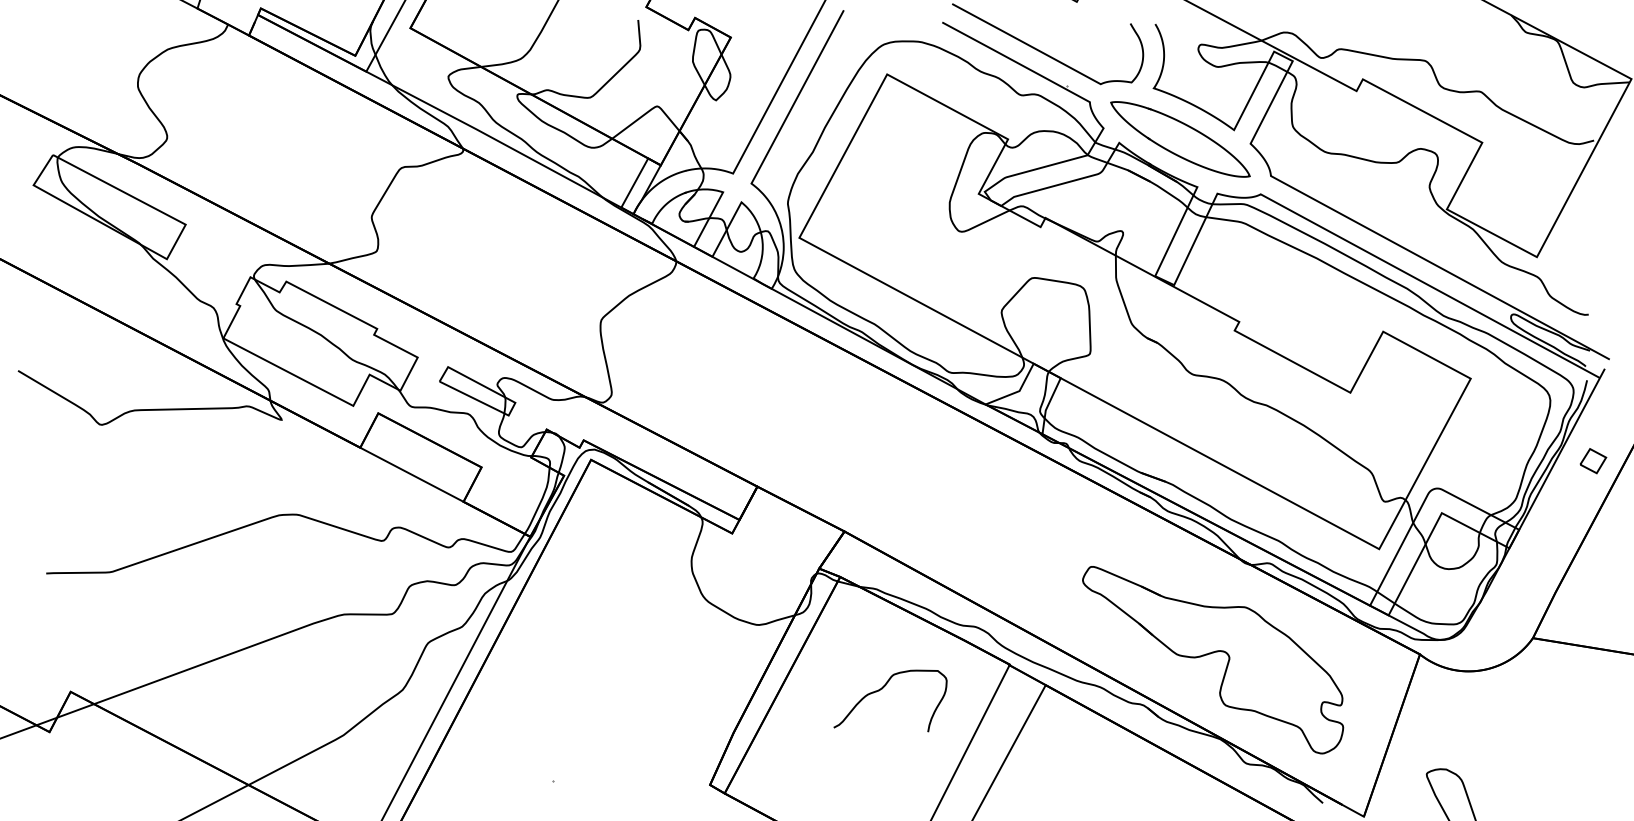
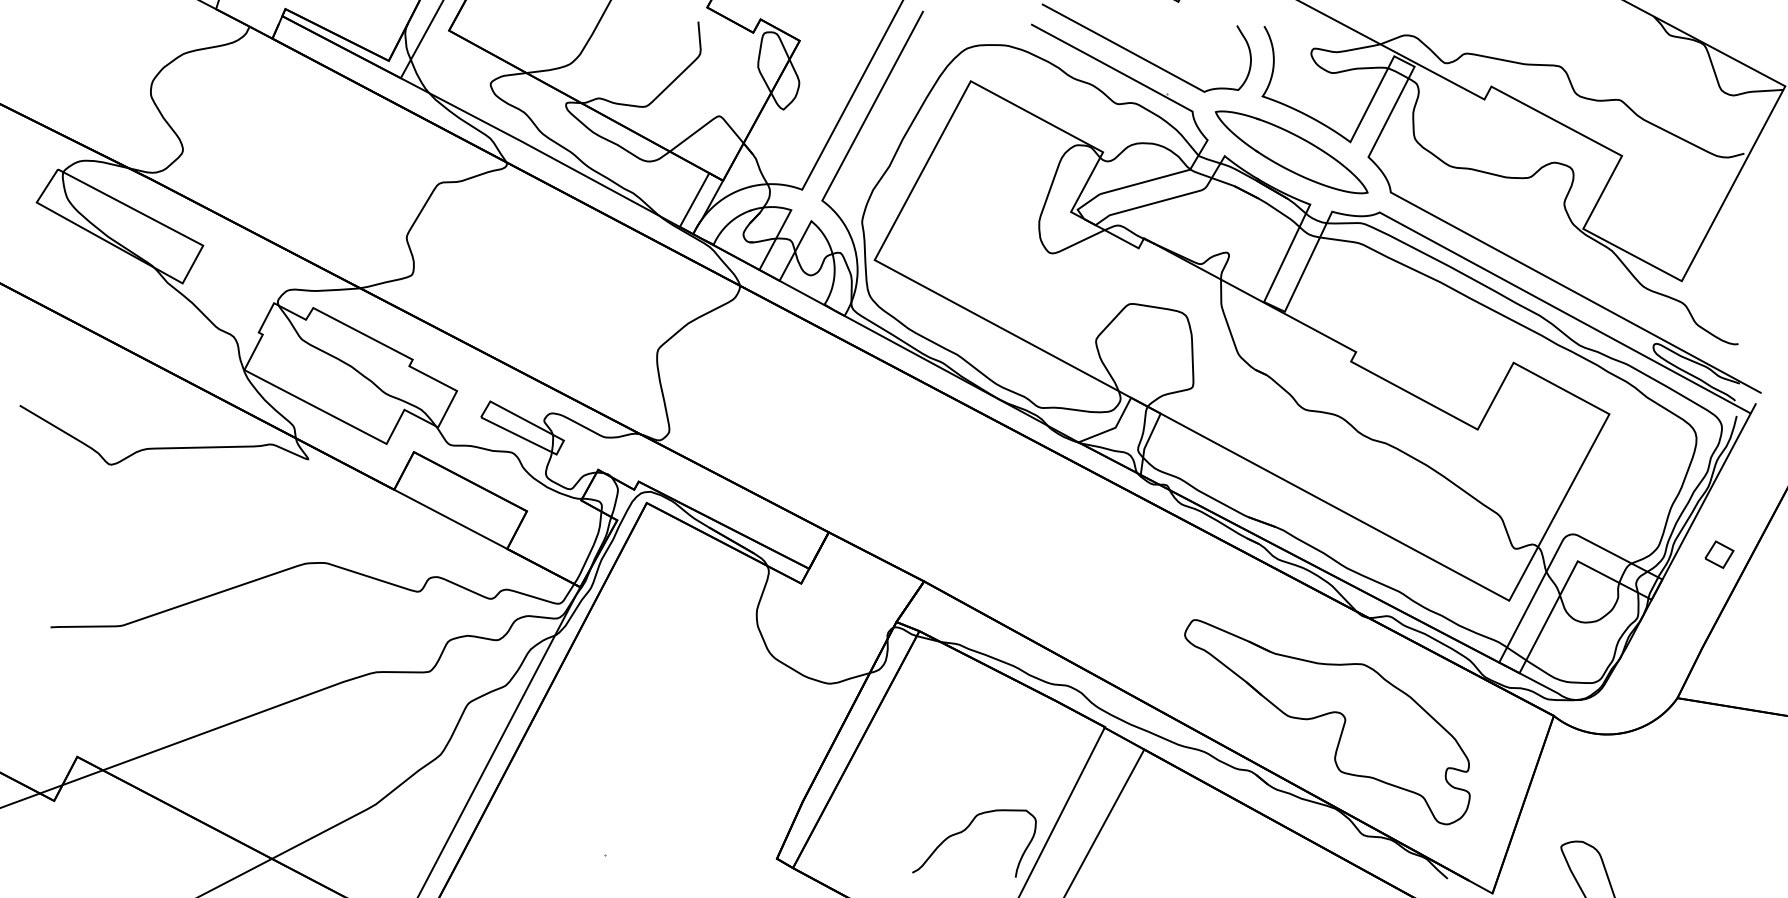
part: (1593, 461) -> (1719, 555), moved
curve: (882, 689) -> (965, 830), moved

